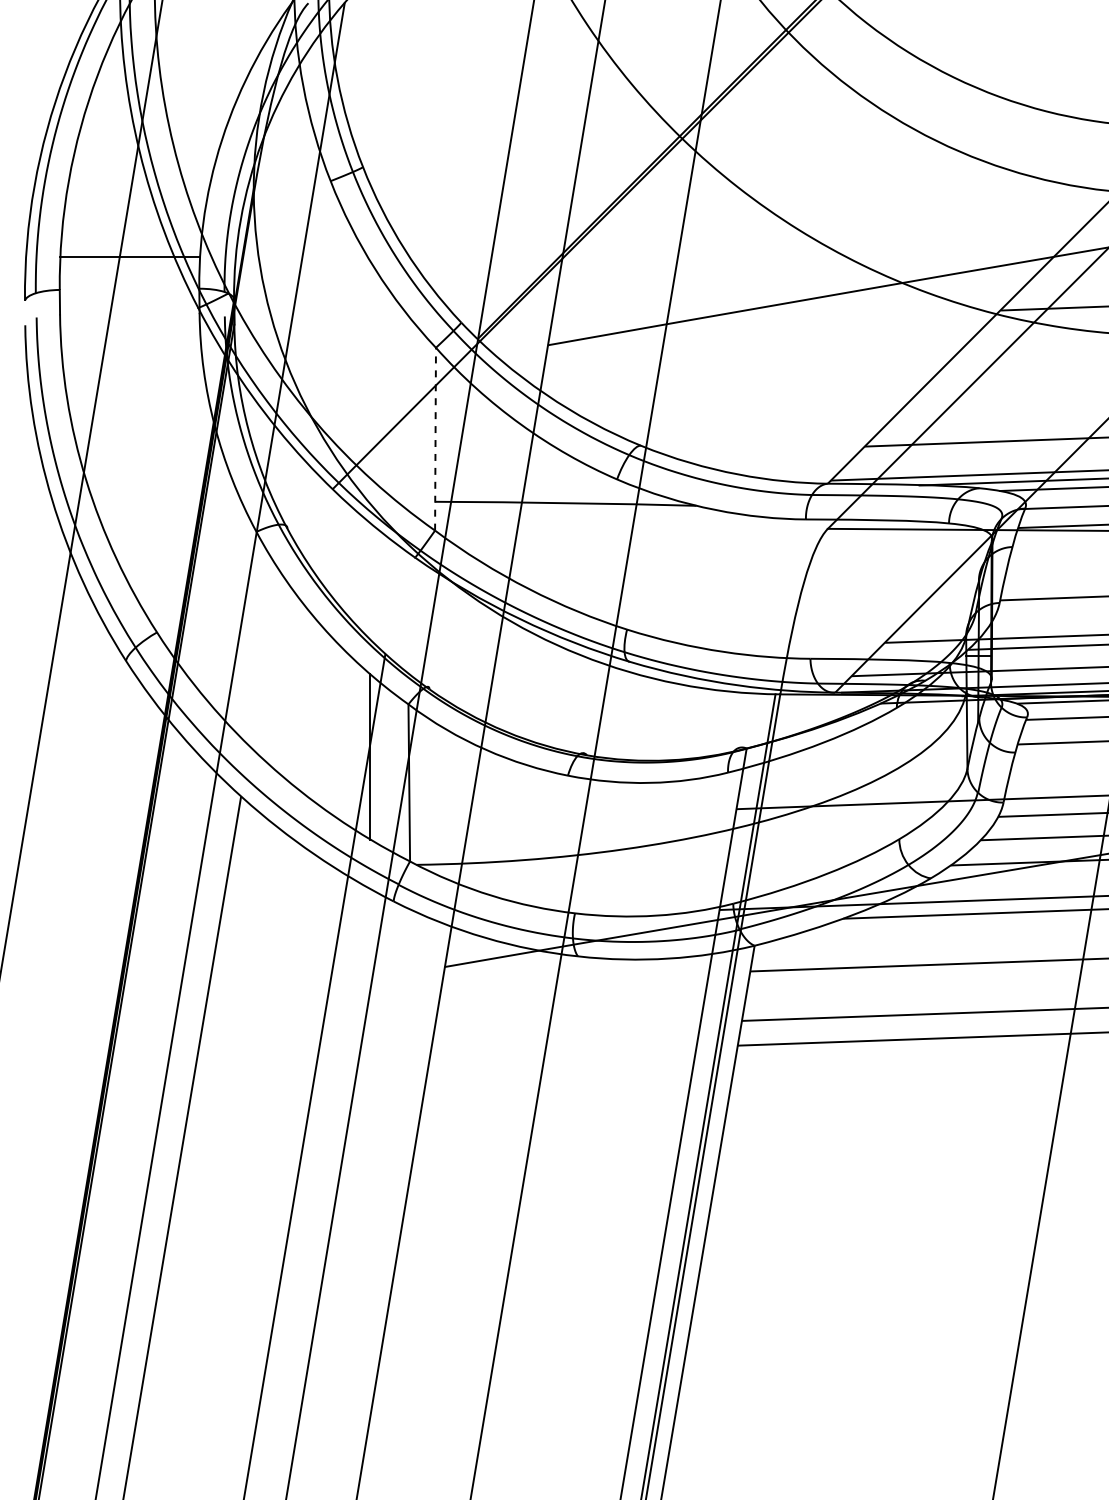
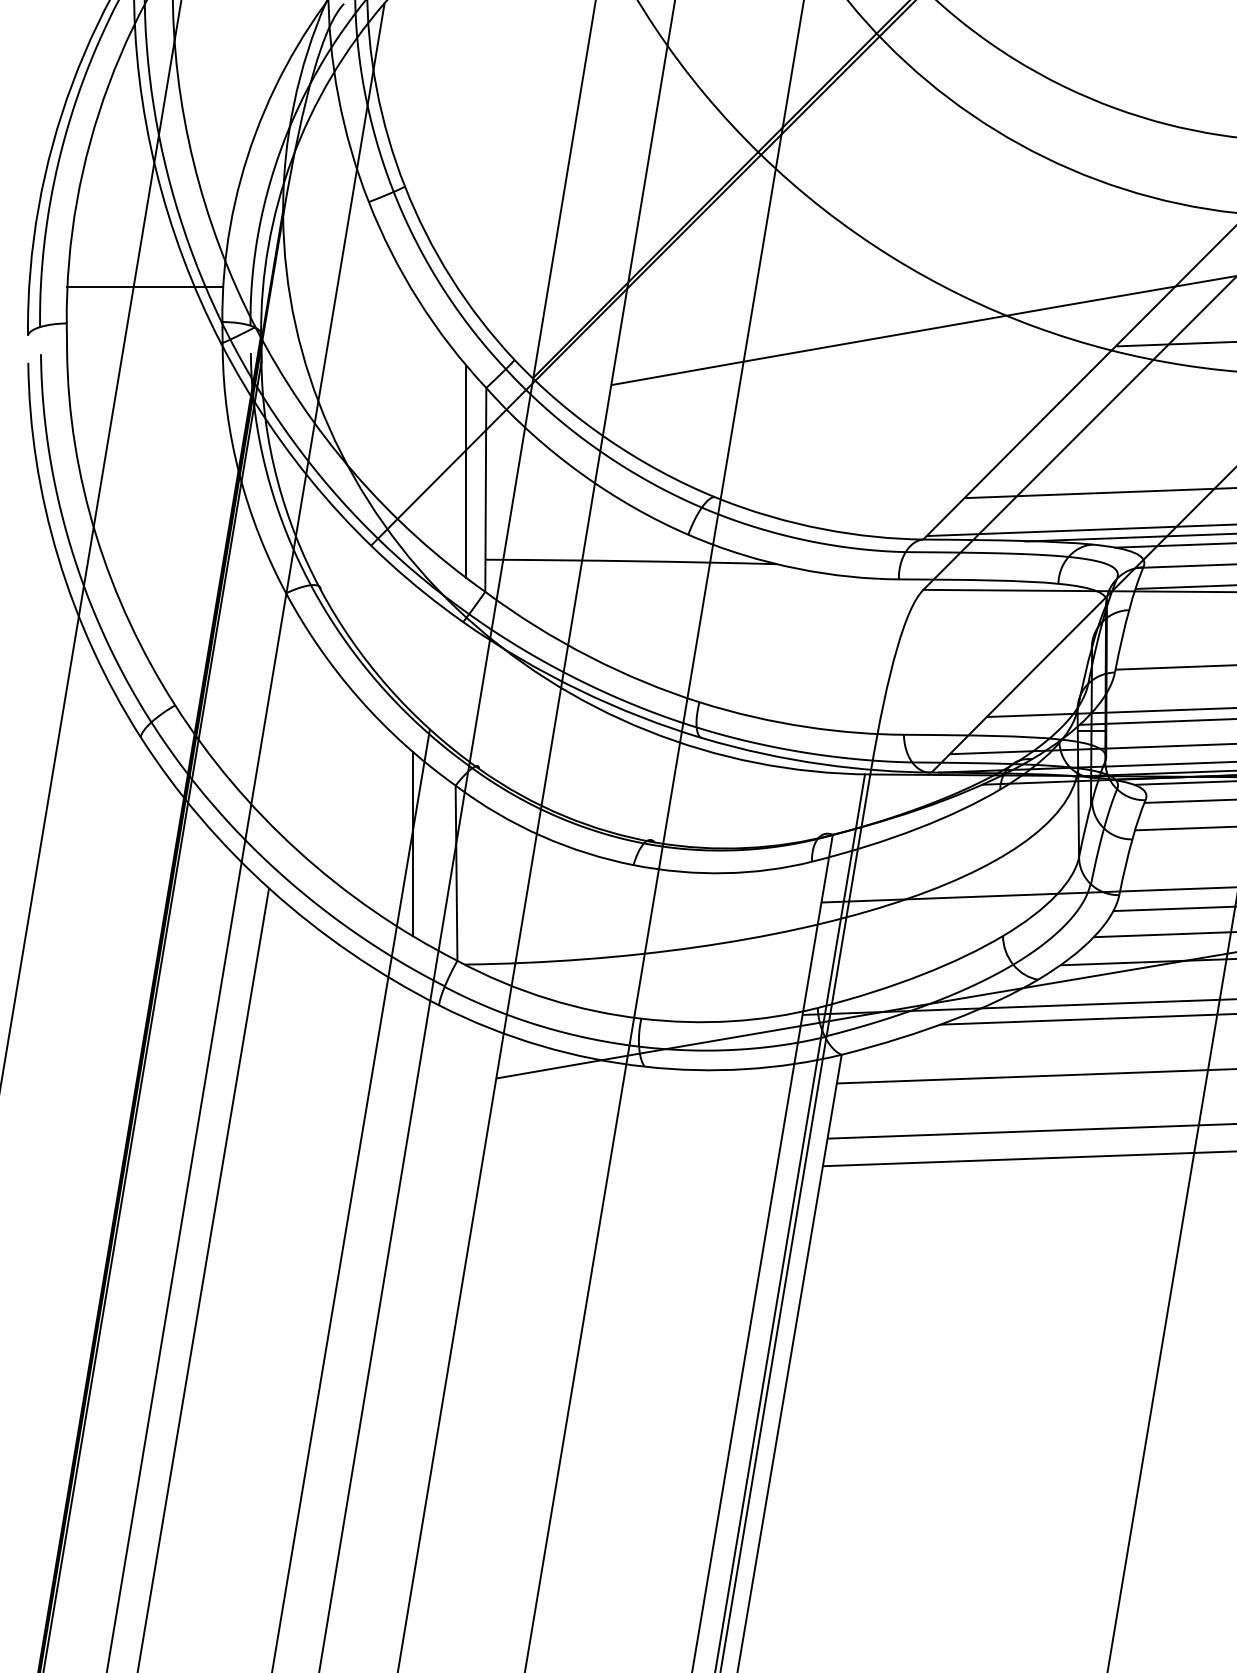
line: (418, 422) -> (466, 471), added
line: (435, 438) -> (485, 489), dashed -> solid

